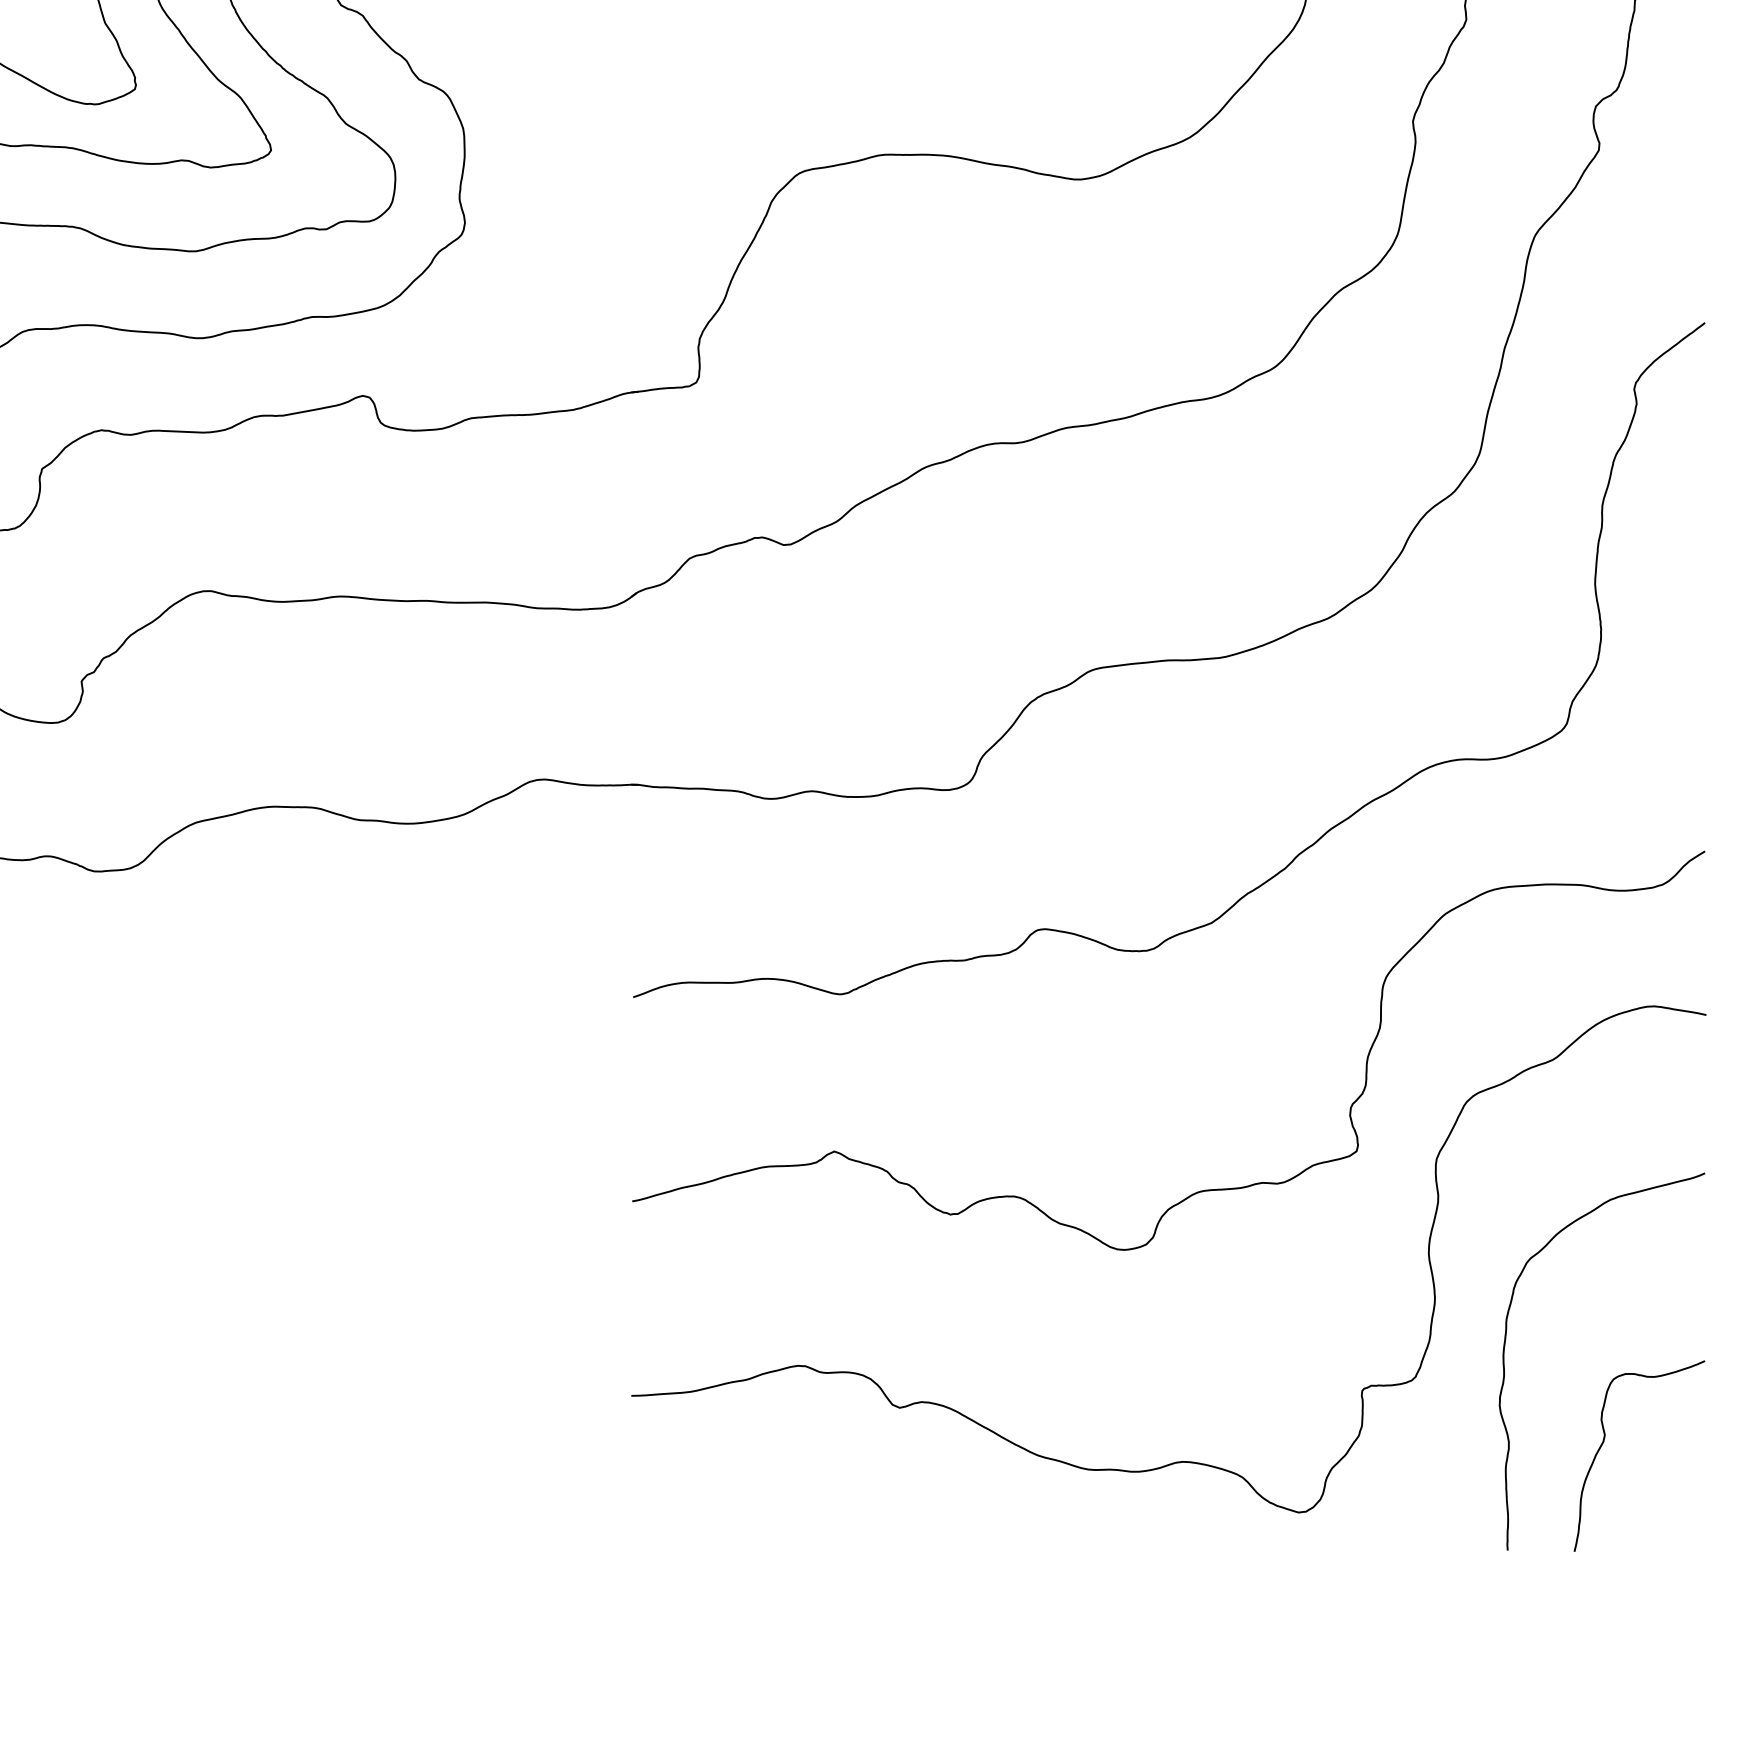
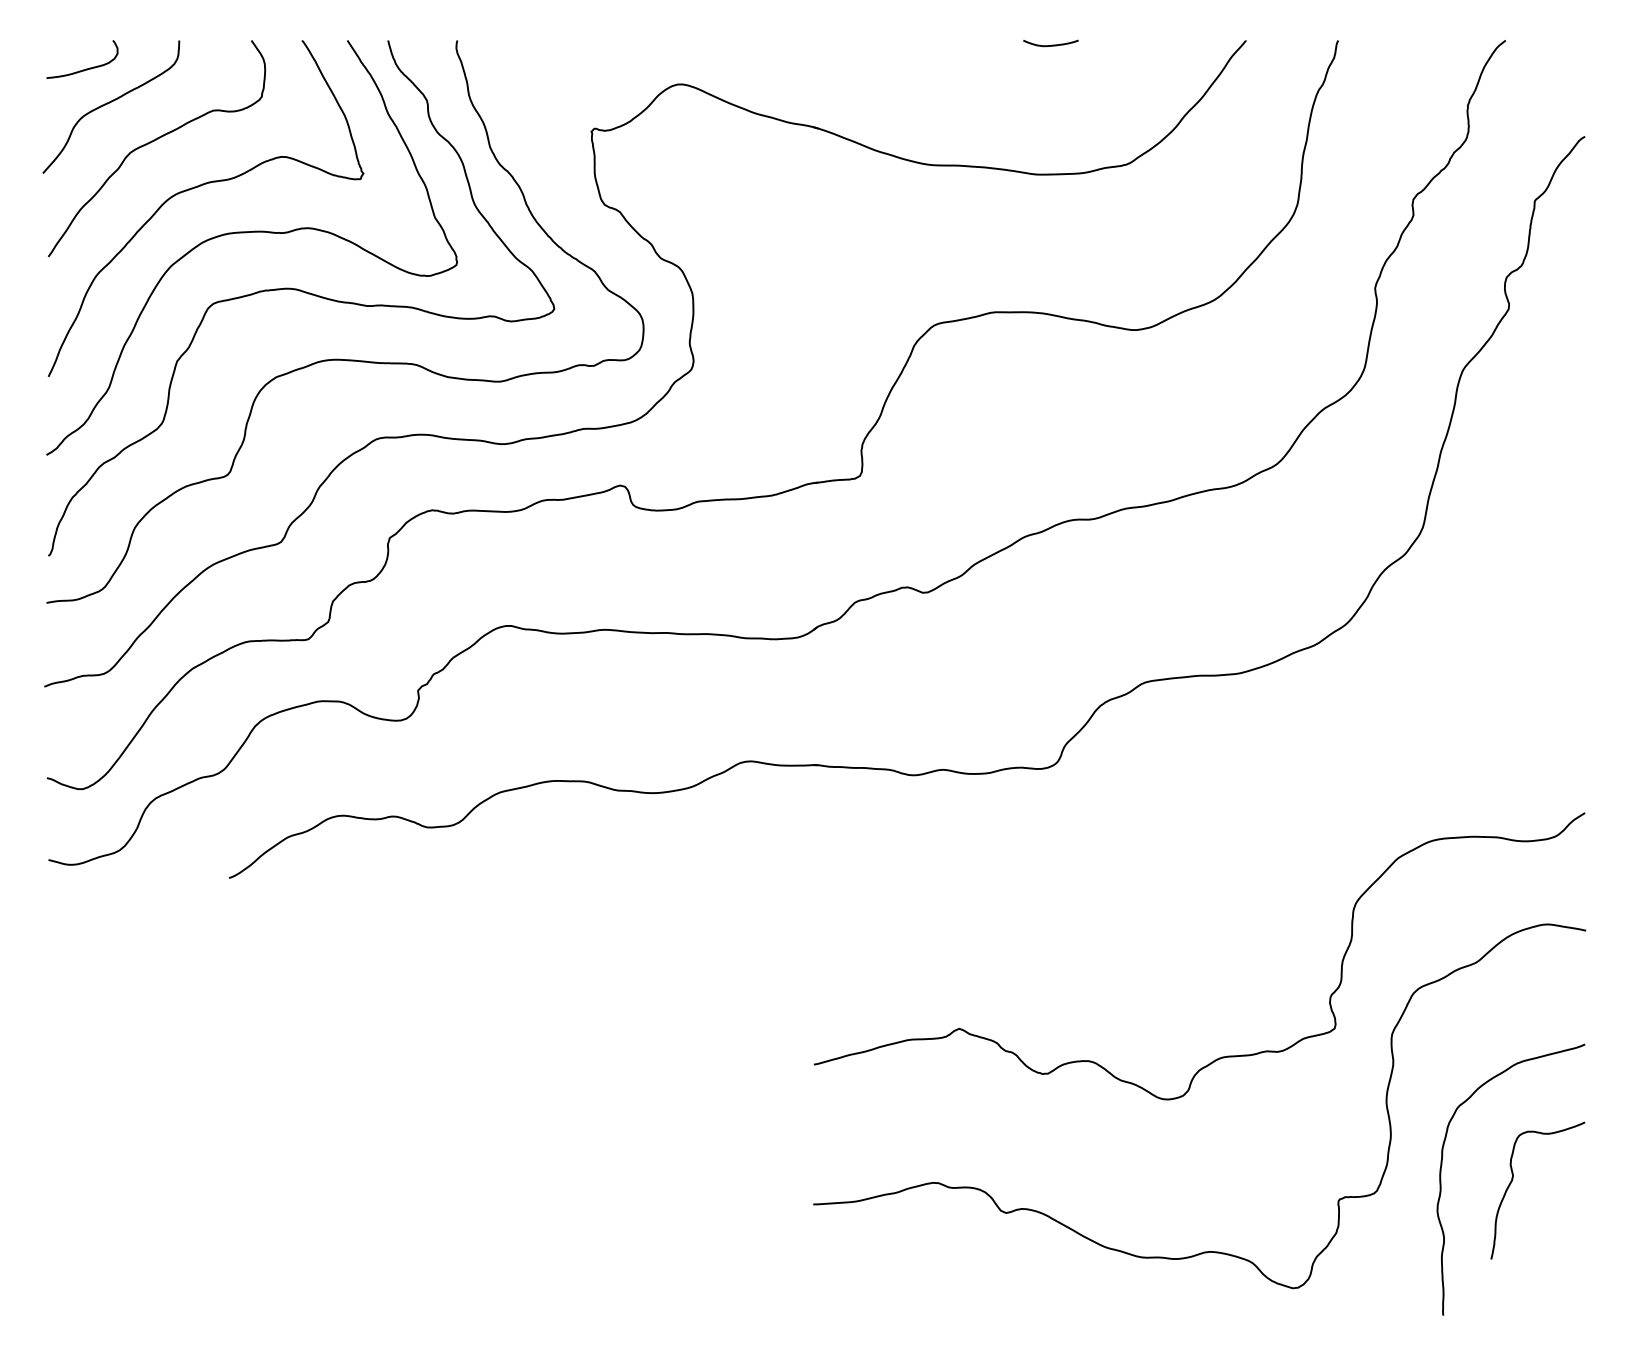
curve: (1327, 829) -> (1313, 797), removed
curve: (1605, 1440) -> (1513, 1179), moved

